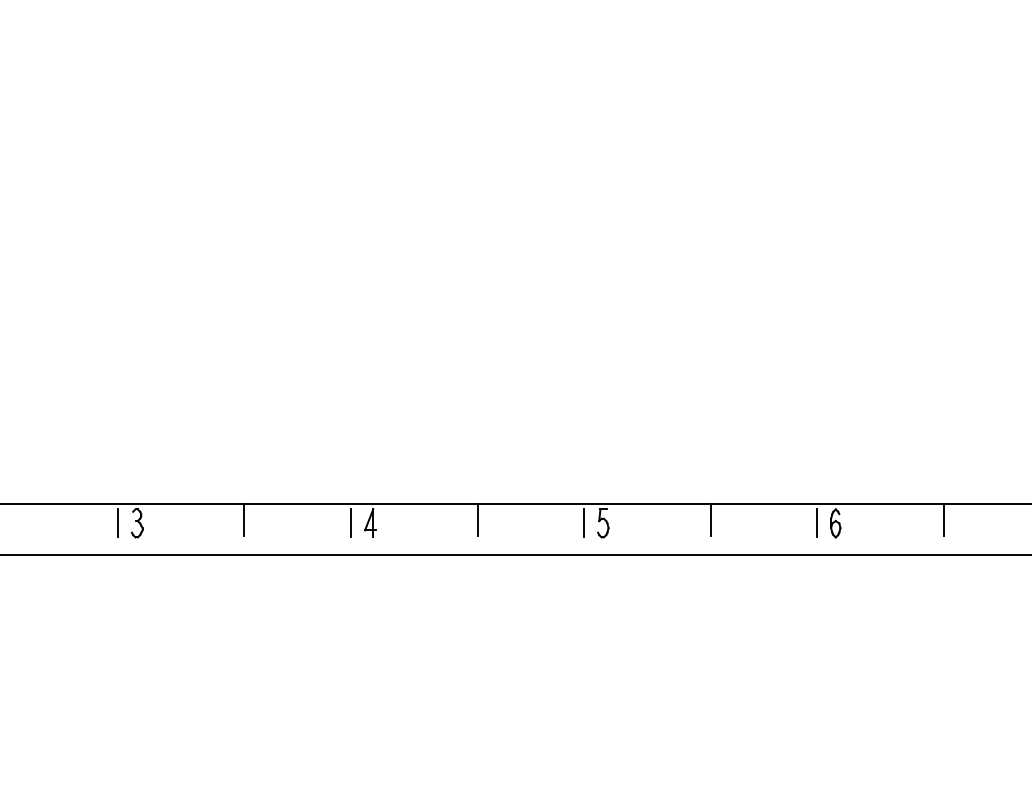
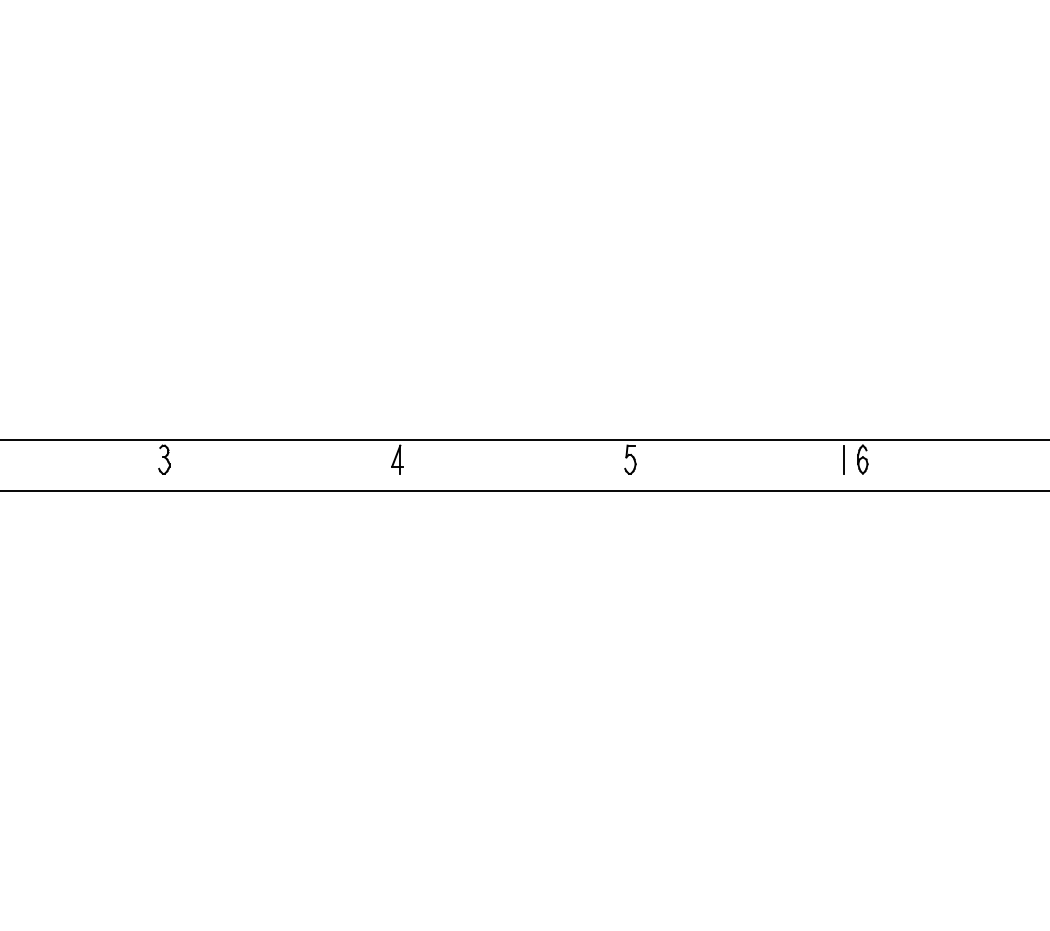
line: (244, 519) -> (271, 455), removed
line: (477, 519) -> (504, 455), removed
line: (710, 519) -> (737, 455), removed
line: (943, 519) -> (970, 455), removed
line: (118, 523) -> (145, 459), removed
line: (351, 523) -> (378, 459), removed
line: (584, 523) -> (611, 459), removed

